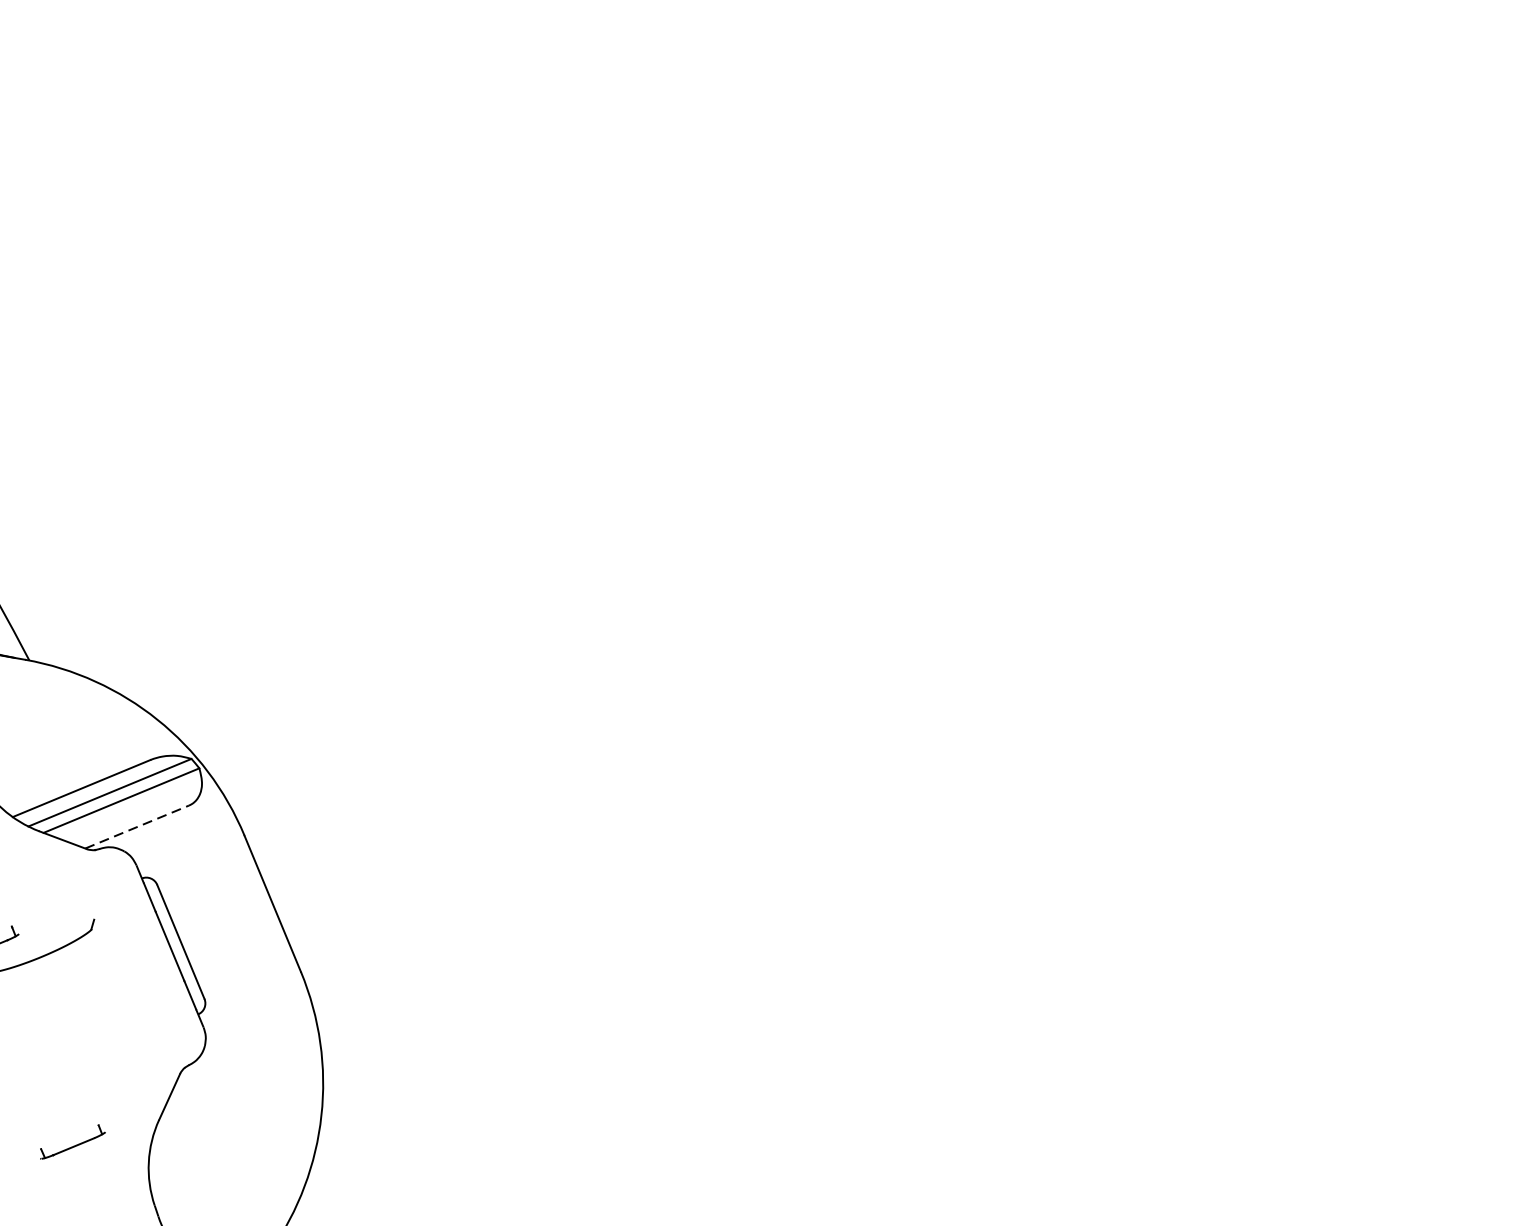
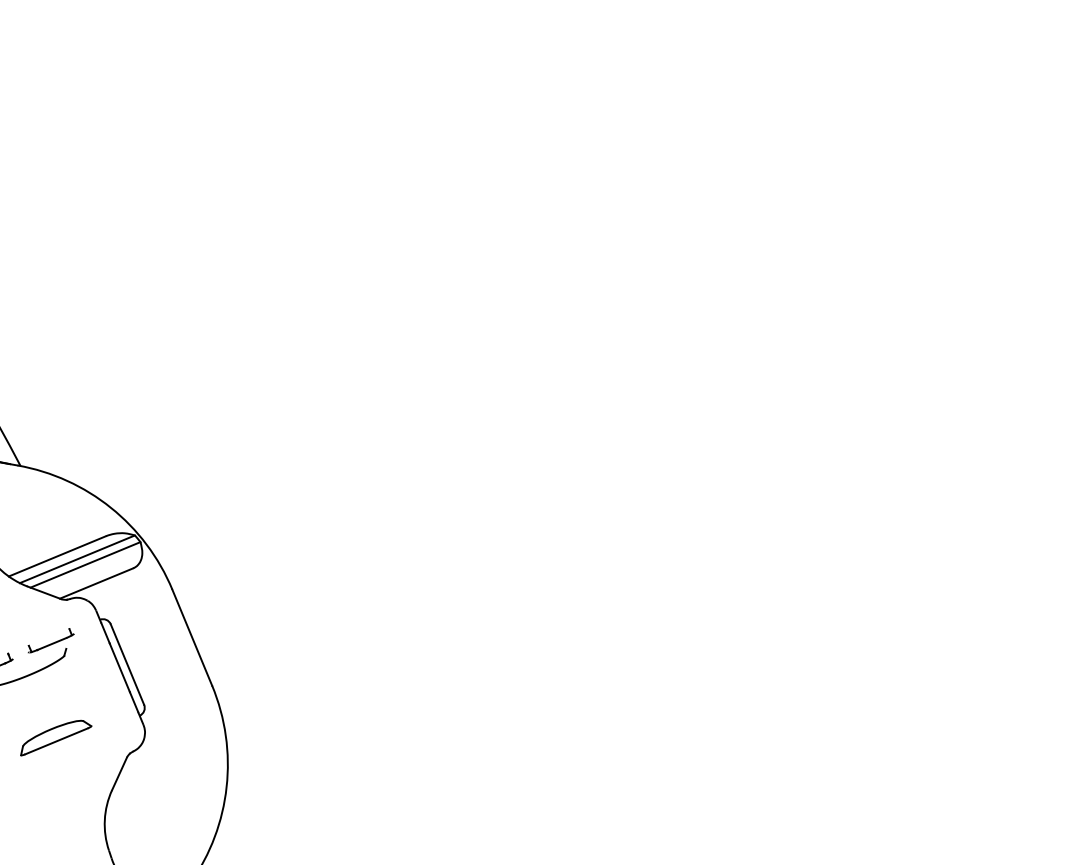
line: (137, 827) -> (96, 583), dashed -> solid
part: (80, 1045) -> (56, 737), added
part: (71, 1141) -> (50, 640), moved

